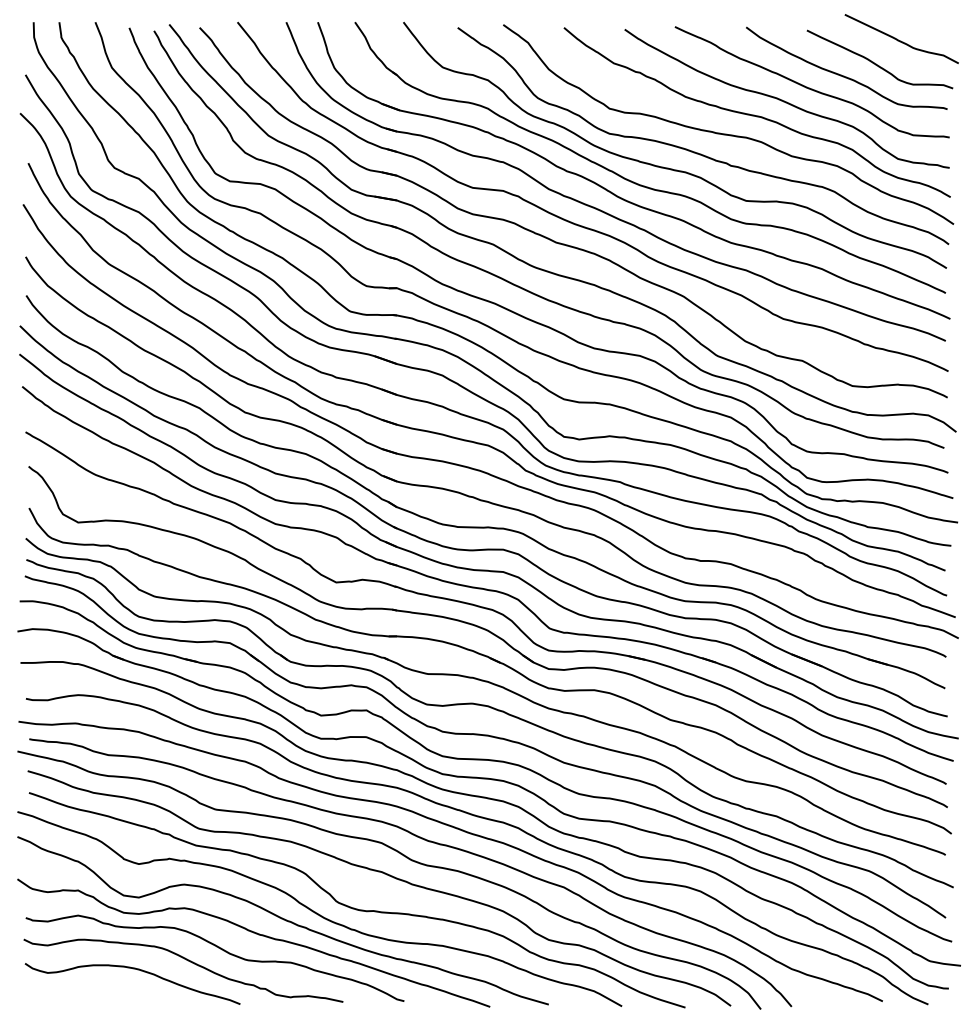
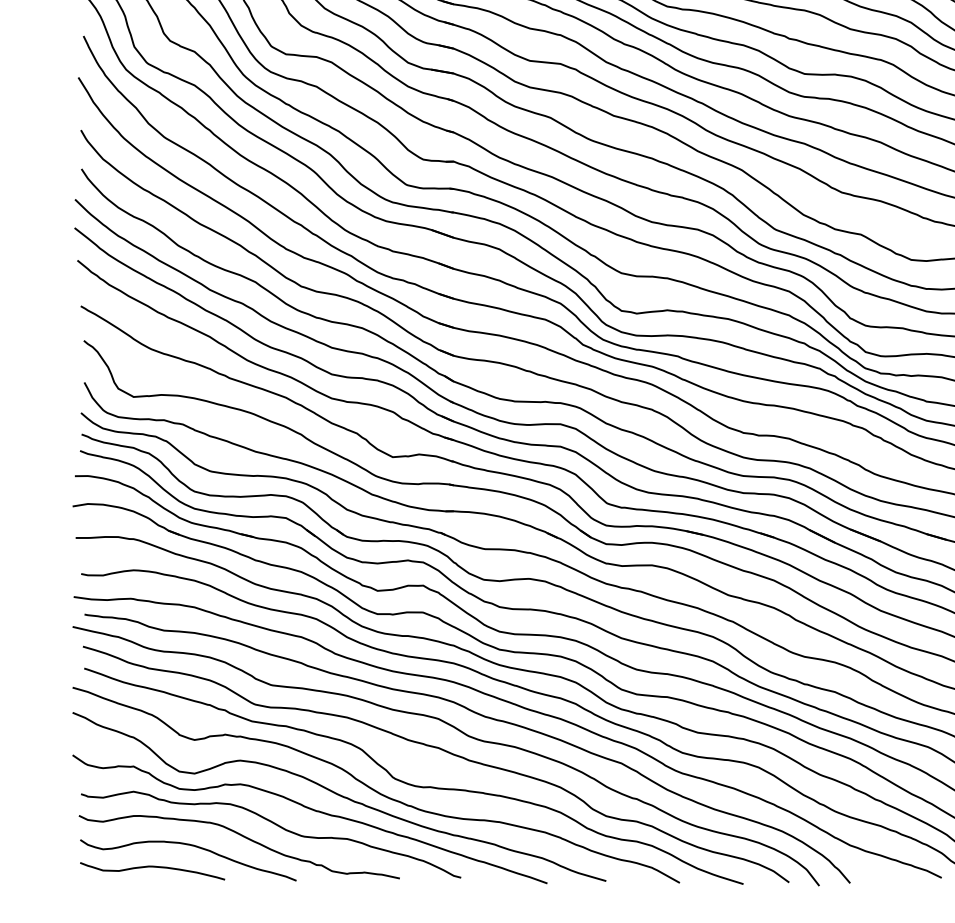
curve: (98, 991) -> (154, 867), added

